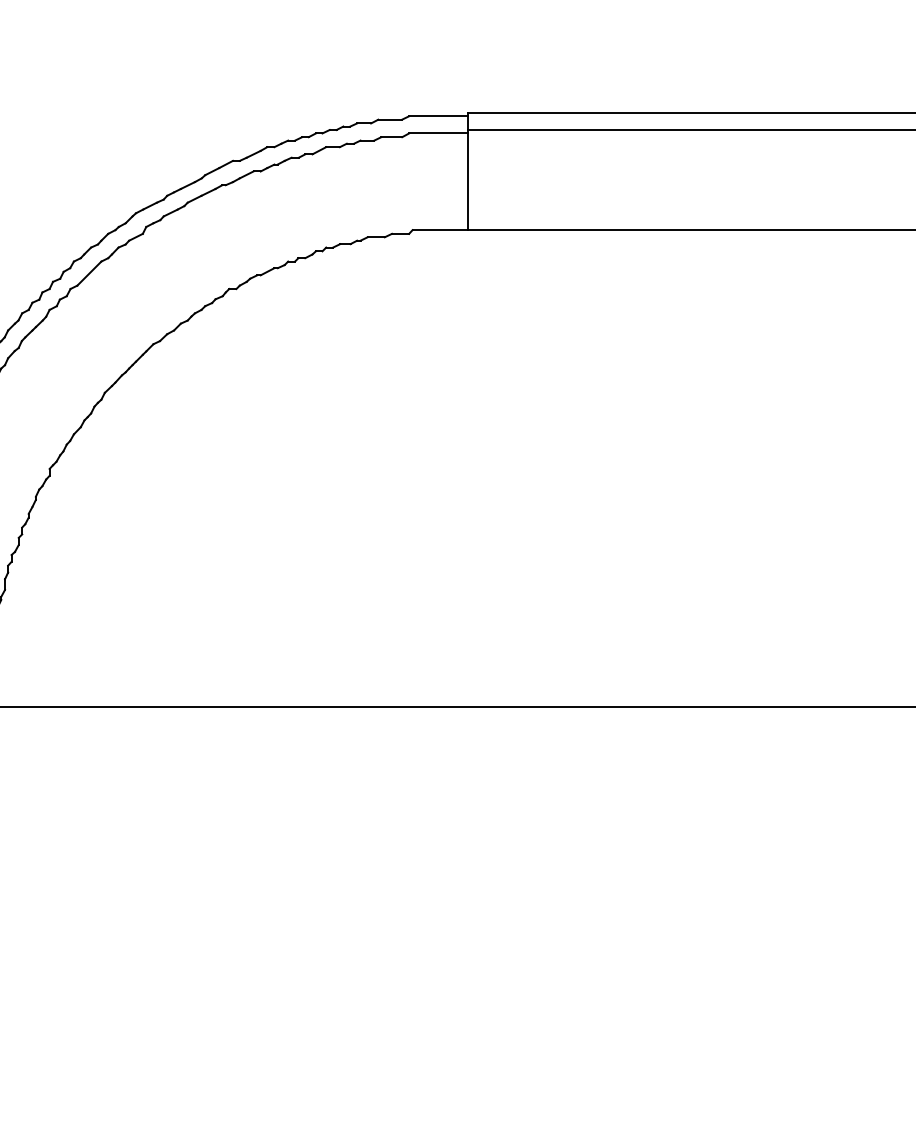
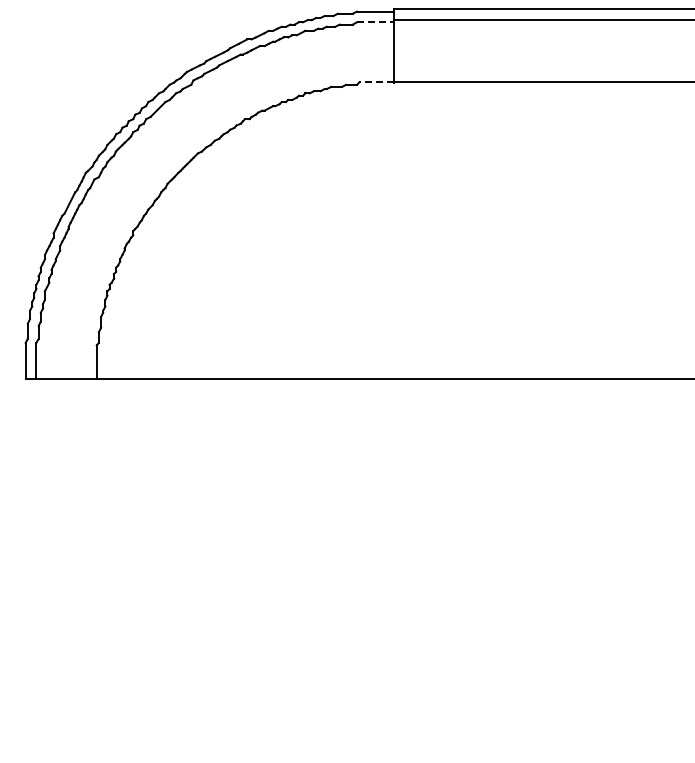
line: (438, 133) -> (375, 22), solid -> dashed
line: (438, 230) -> (375, 82), solid -> dashed

